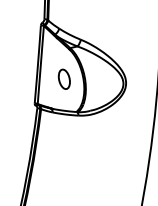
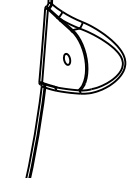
part: (63, 78) -> (66, 58), size x0.6

